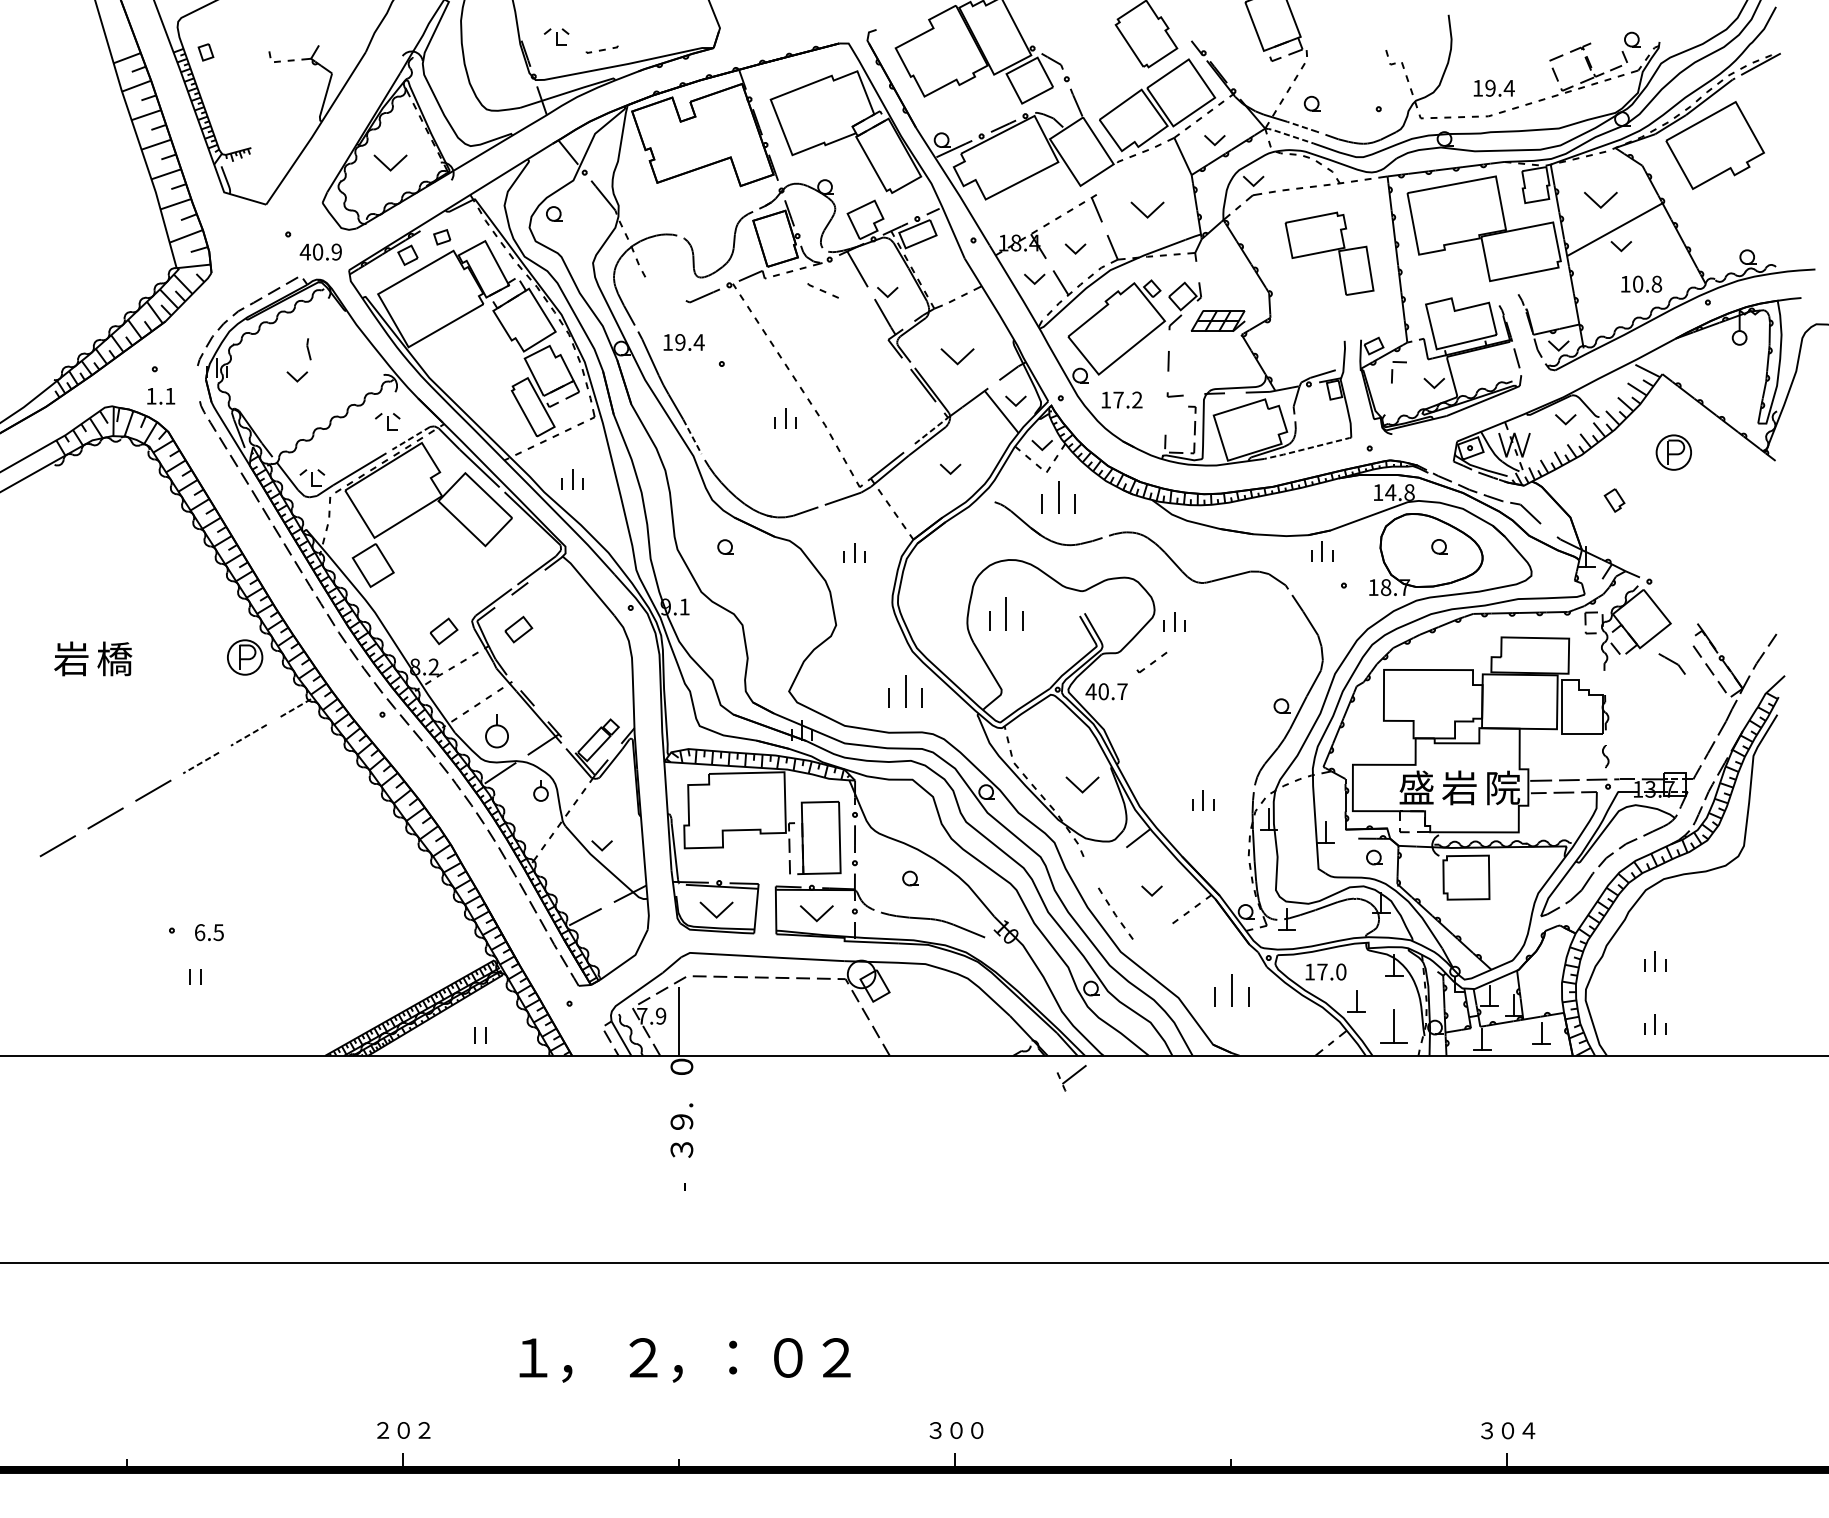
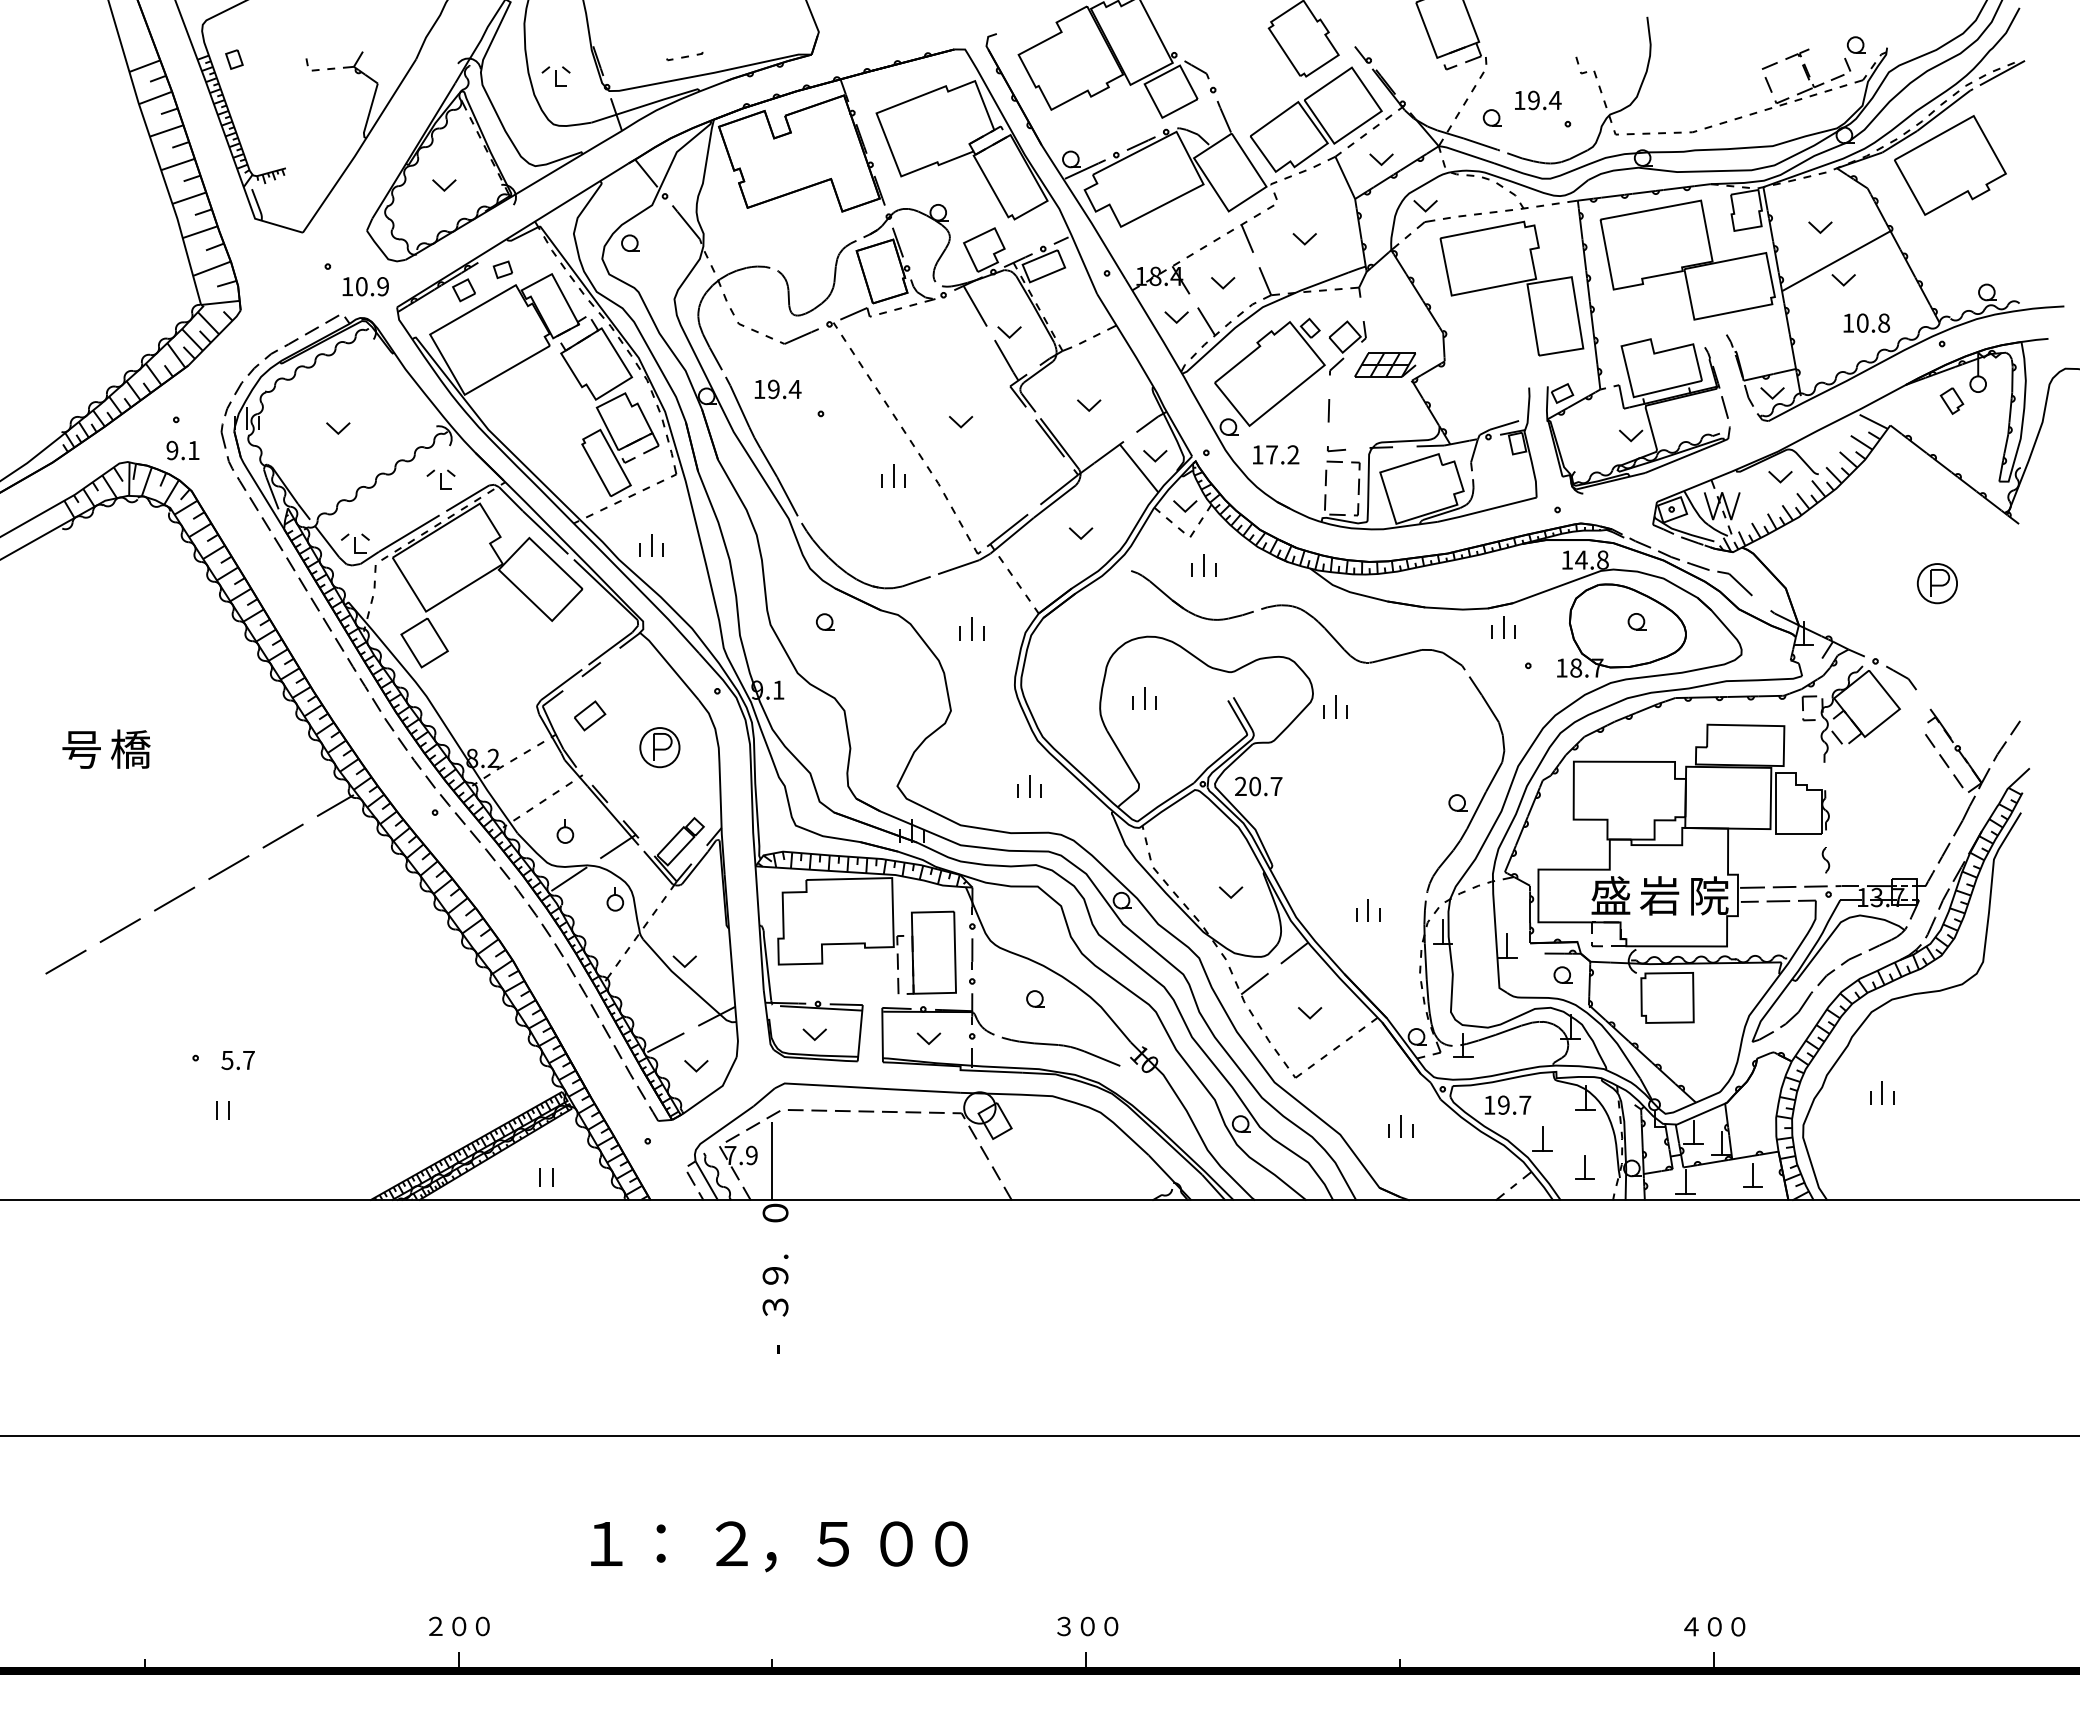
part: (556, 37) -> (555, 76), moved
text: (1494, 88) -> (1538, 100), moved
line: (1301, 127) -> (1480, 144), dashed -> solid
line: (1288, 134) -> (1465, 153), dashed -> solid
part: (390, 163) -> (444, 185), size x0.62
part: (1112, 179) -> (1265, 204), added
part: (1600, 200) -> (1820, 227), size x0.62
part: (1147, 210) -> (1304, 239), size x0.62
text: (305, 251) -> (347, 286), 40.9 -> 10.9
part: (1329, 253) -> (1511, 288), size x1.43
part: (822, 290) -> (754, 330), moved
part: (308, 348) -> (223, 435), moved
part: (958, 356) -> (1089, 405), size x0.62
part: (845, 371) -> (961, 422), added
part: (1398, 372) -> (1333, 473), moved
text: (151, 396) -> (172, 450), 1.1 -> 9.1
line: (931, 430) -> (1059, 489), dashed -> solid
line: (692, 437) -> (787, 497), dashed -> solid
line: (410, 438) -> (467, 498), dashed -> solid
line: (1308, 448) -> (1487, 509), dashed -> solid
part: (1673, 452) -> (1936, 583), moved
part: (1058, 497) -> (1203, 565), size x0.62
part: (1614, 499) -> (1951, 400), moved
part: (1006, 614) -> (1144, 698), size x0.62
part: (444, 631) -> (505, 717), removed
part: (244, 657) -> (659, 747), moved
text: (70, 658) -> (80, 748), 岩 -> 号
part: (1151, 662) -> (1309, 1066), moved
part: (1672, 663) -> (1901, 677), moved
text: (1090, 690) -> (1240, 785), 40.7 -> 20.7
part: (905, 691) -> (1029, 786), size x0.62
line: (294, 708) -> (335, 805), dashed -> solid
part: (497, 731) -> (565, 831), size x0.62
line: (249, 735) -> (283, 836), dashed -> solid
line: (200, 762) -> (228, 867), dashed -> solid
part: (1082, 784) -> (1230, 892), size x0.62
part: (716, 909) -> (814, 1034), size x0.62
part: (816, 913) -> (928, 1038), size x0.62
text: (208, 932) -> (237, 1060), 6.5 -> 5.7
part: (612, 937) -> (696, 1066), added
text: (1331, 971) -> (1514, 1104), 17.0 -> 19.7
part: (1231, 990) -> (1400, 1126), size x0.62
part: (1655, 1024) -> (1882, 1164), removed
part: (1393, 1026) -> (1584, 1167), size x0.62
part: (1071, 1078) -> (1251, 988), moved
text: (836, 1357) -> (951, 1543), ２ -> ０
text: (732, 1358) -> (832, 1544), ： -> ５
text: (573, 1361) -> (652, 1548), ， -> ：
text: (424, 1430) -> (482, 1626), ２ -> ０
text: (1487, 1430) -> (1691, 1626), ３ -> ４
text: (1528, 1430) -> (1738, 1626), ４ -> ０

